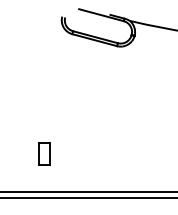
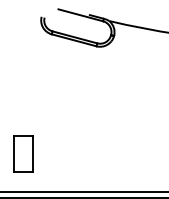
part: (43, 153) -> (22, 153), size x1.67

